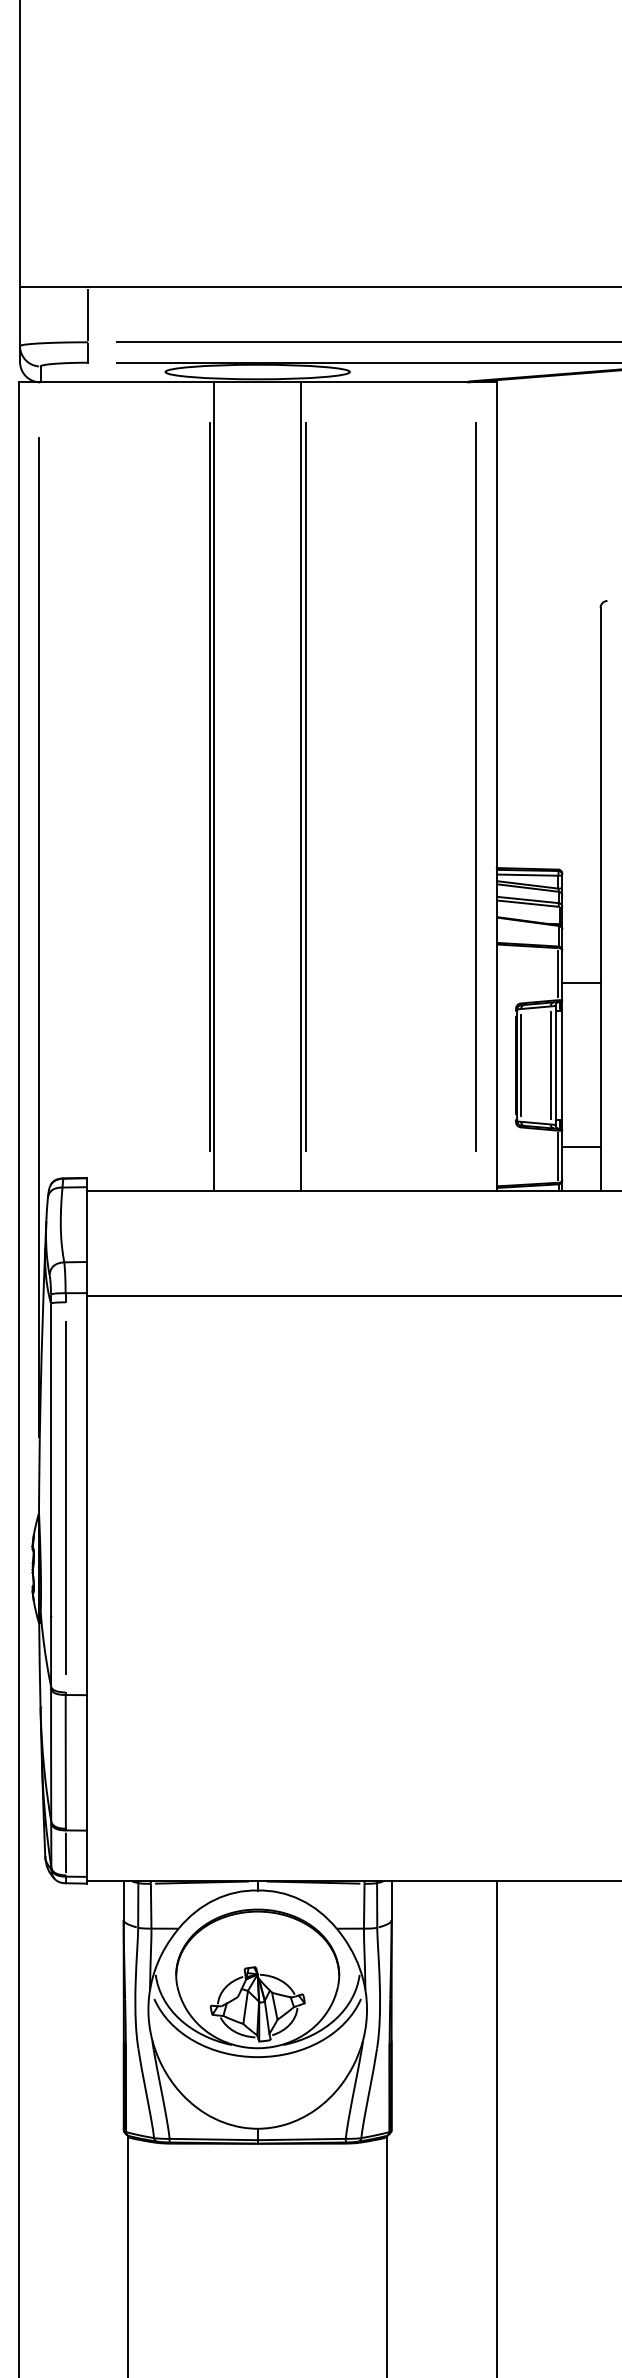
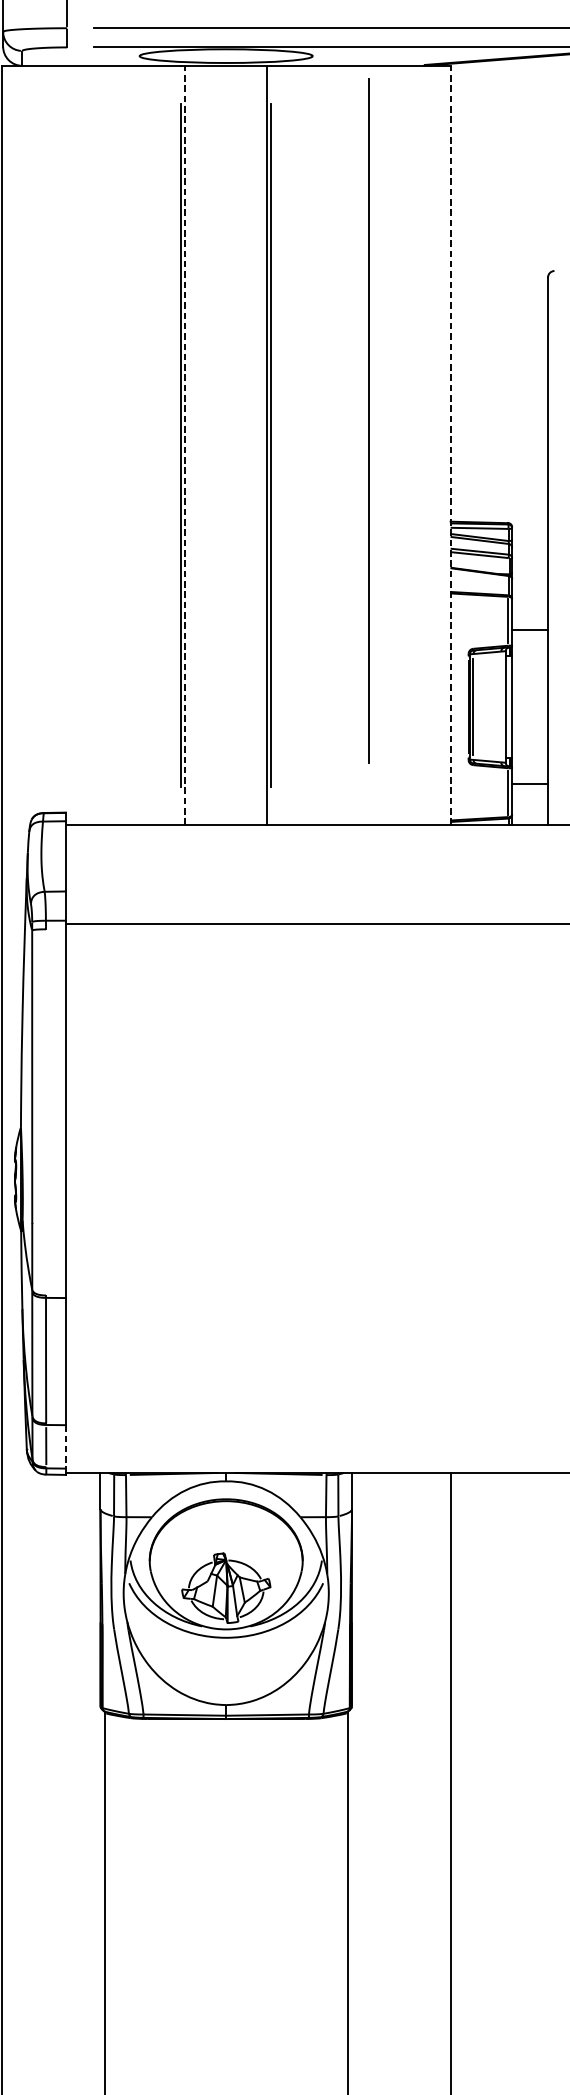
line: (214, 786) -> (185, 445), solid -> dashed
line: (475, 786) -> (368, 420), moved
line: (496, 786) -> (450, 445), solid -> dashed
line: (39, 937) -> (21, 586), removed
line: (550, 1065) -> (501, 707), removed
line: (65, 1497) -> (45, 1112), removed
line: (86, 1854) -> (65, 1447), solid -> dashed

